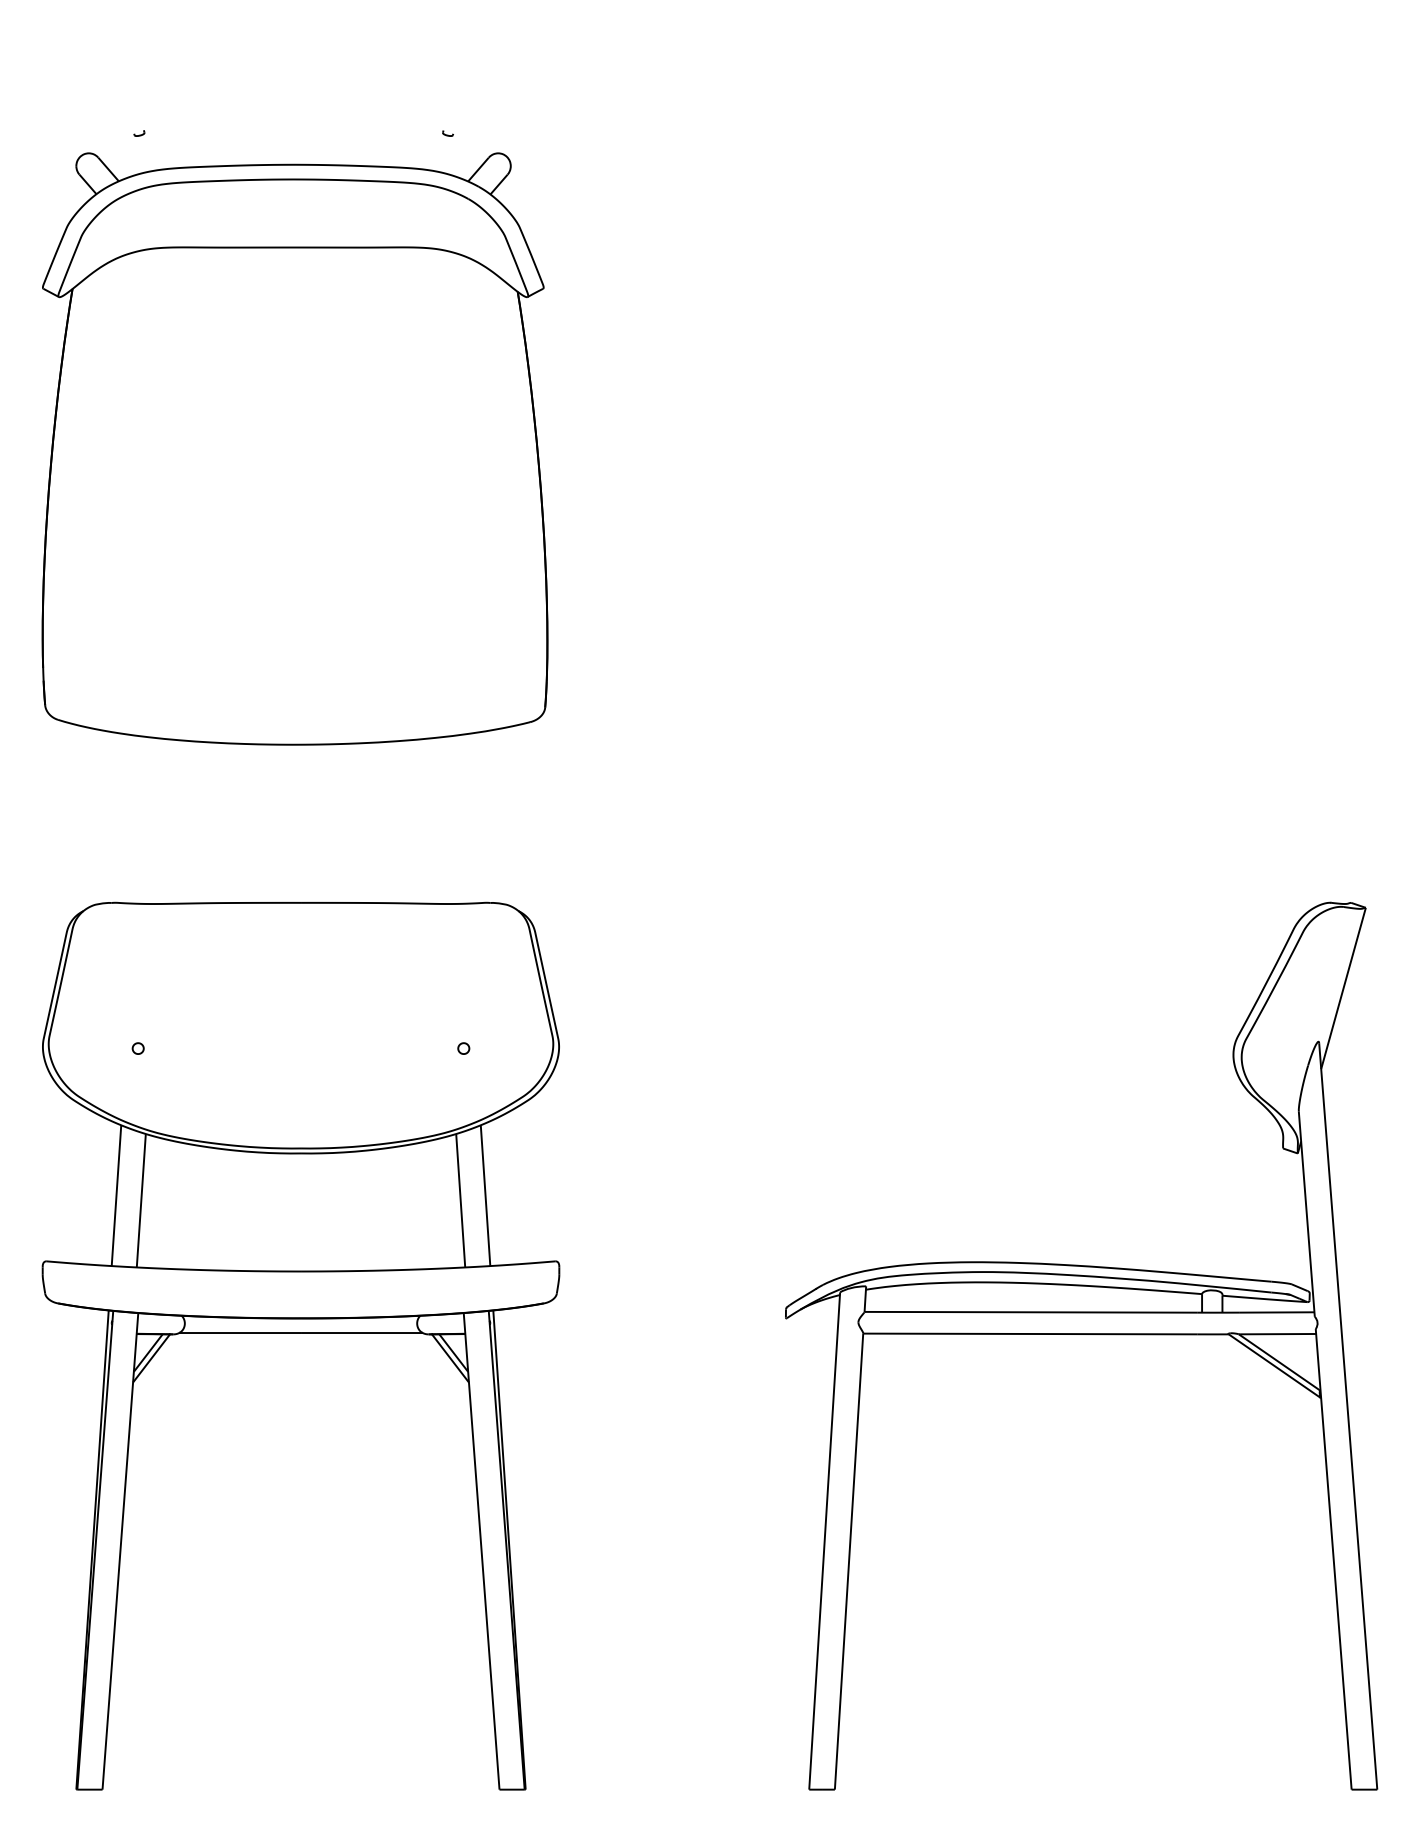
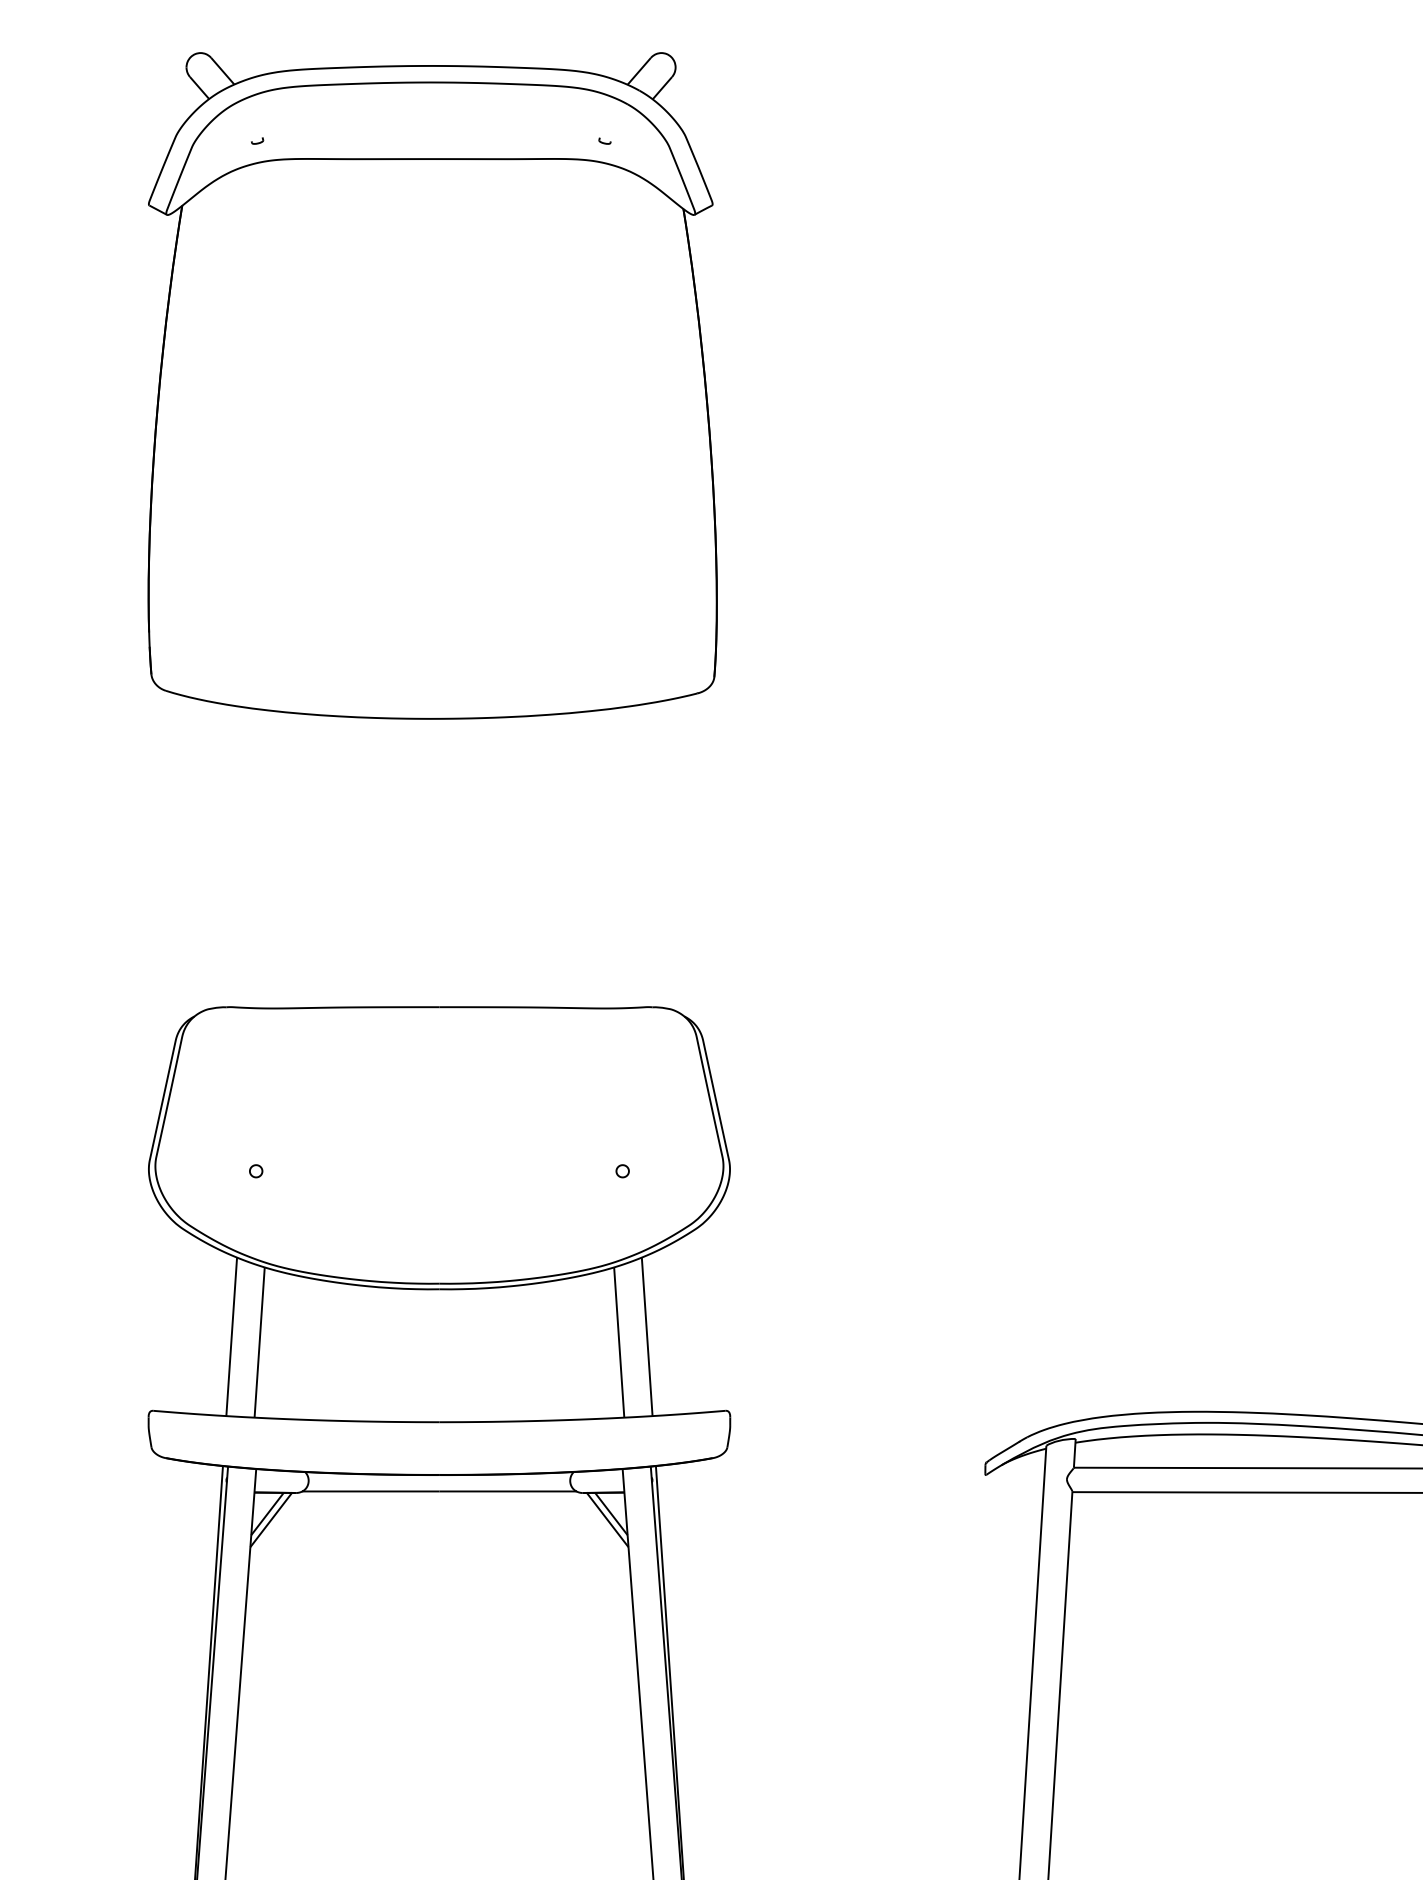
part: (294, 448) -> (432, 385), moved

